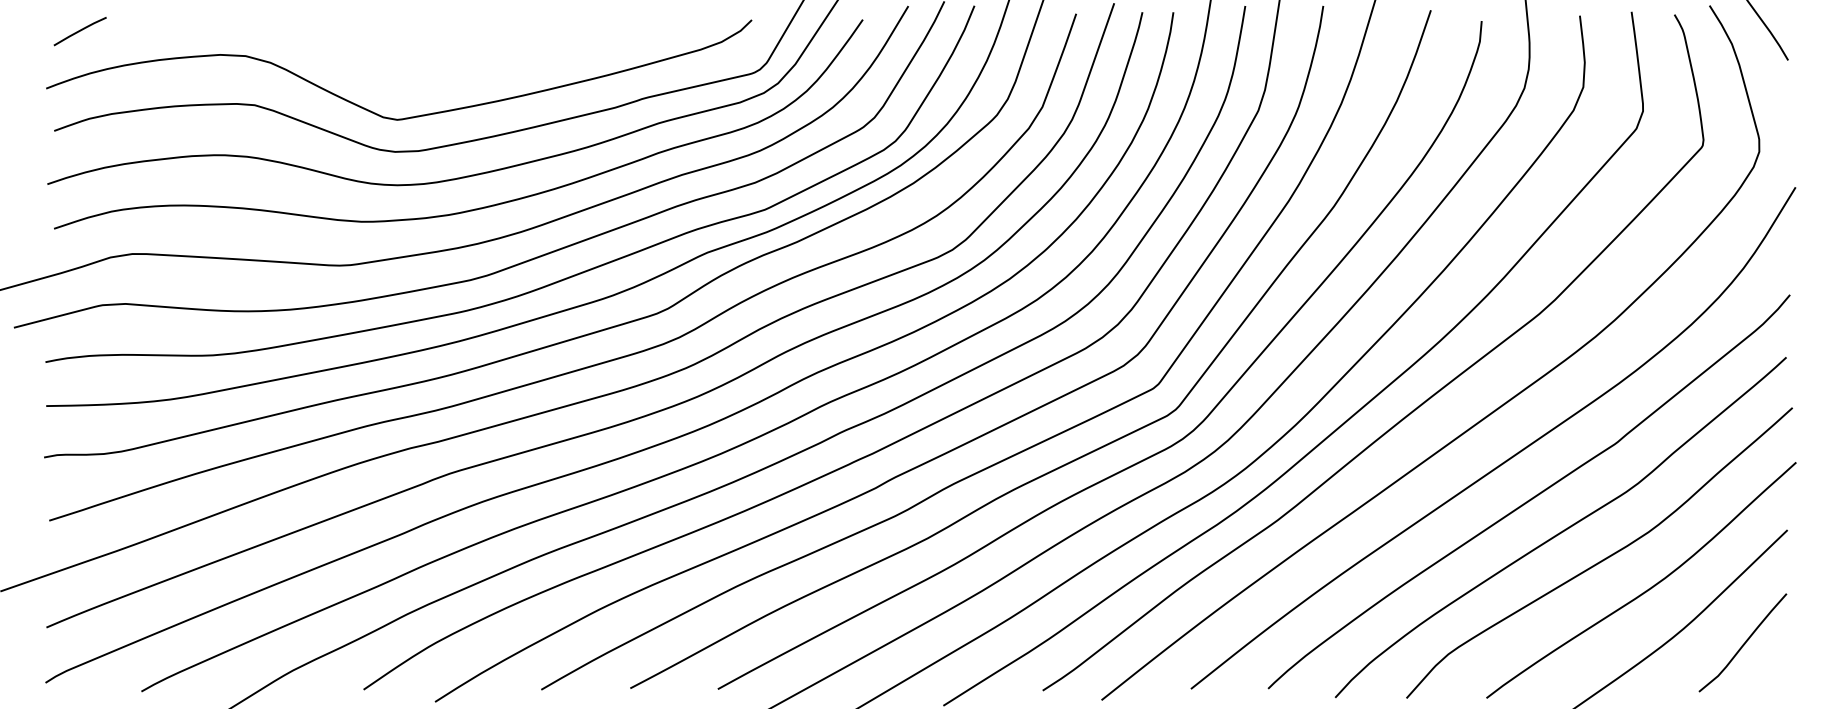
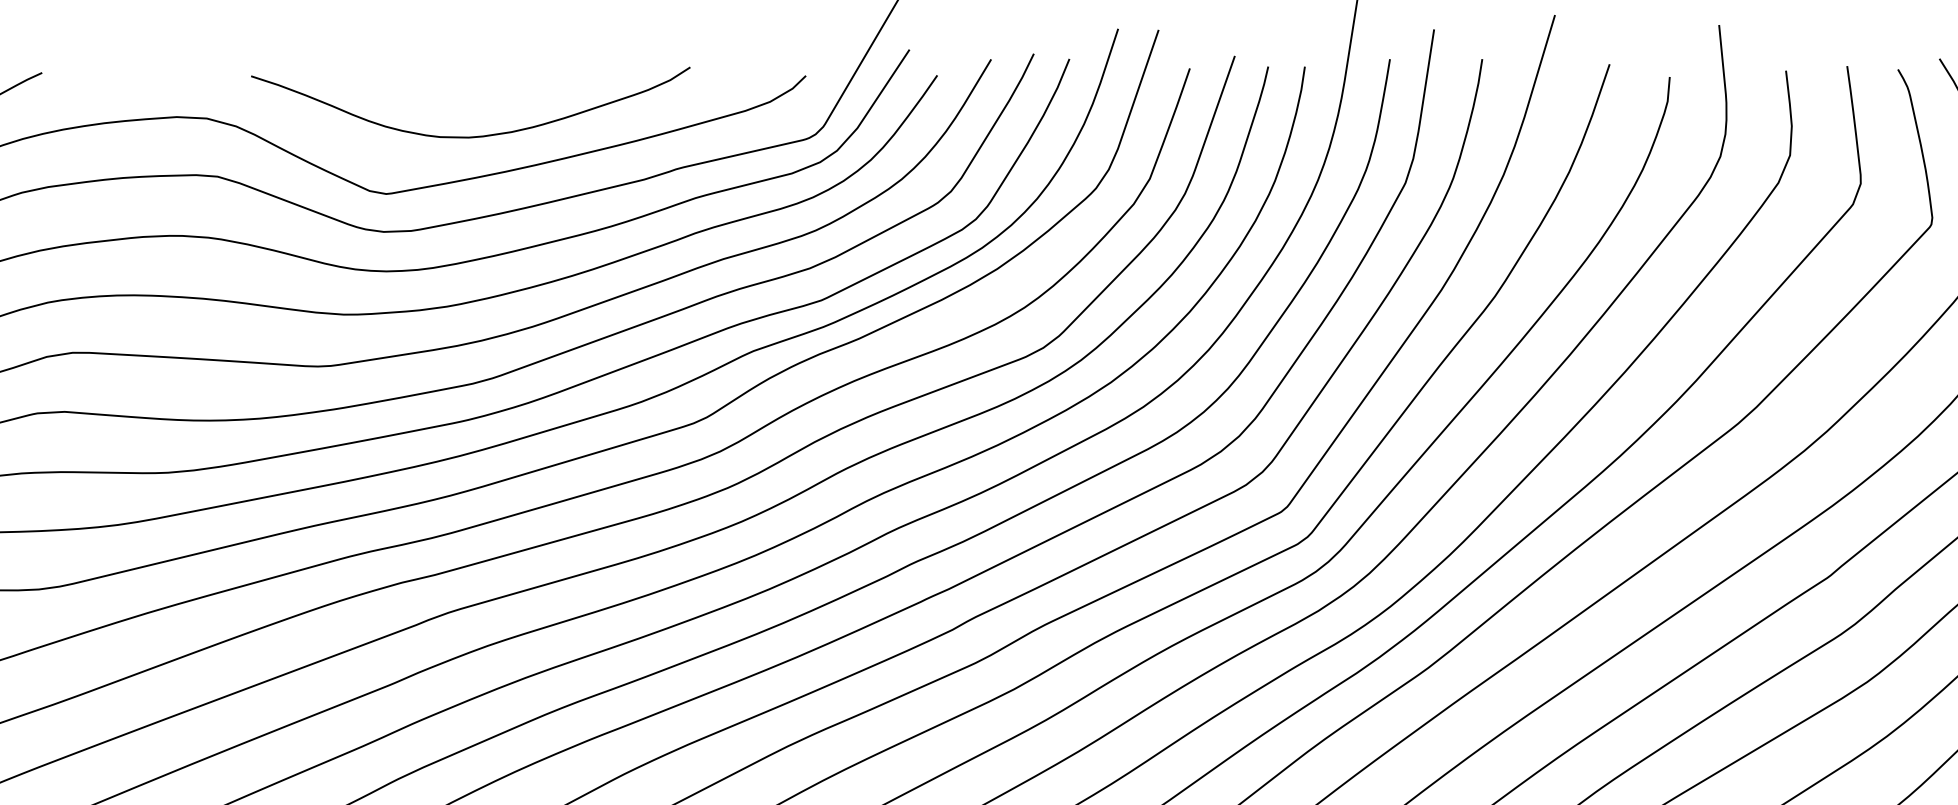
curve: (472, 70) -> (475, 135), added

